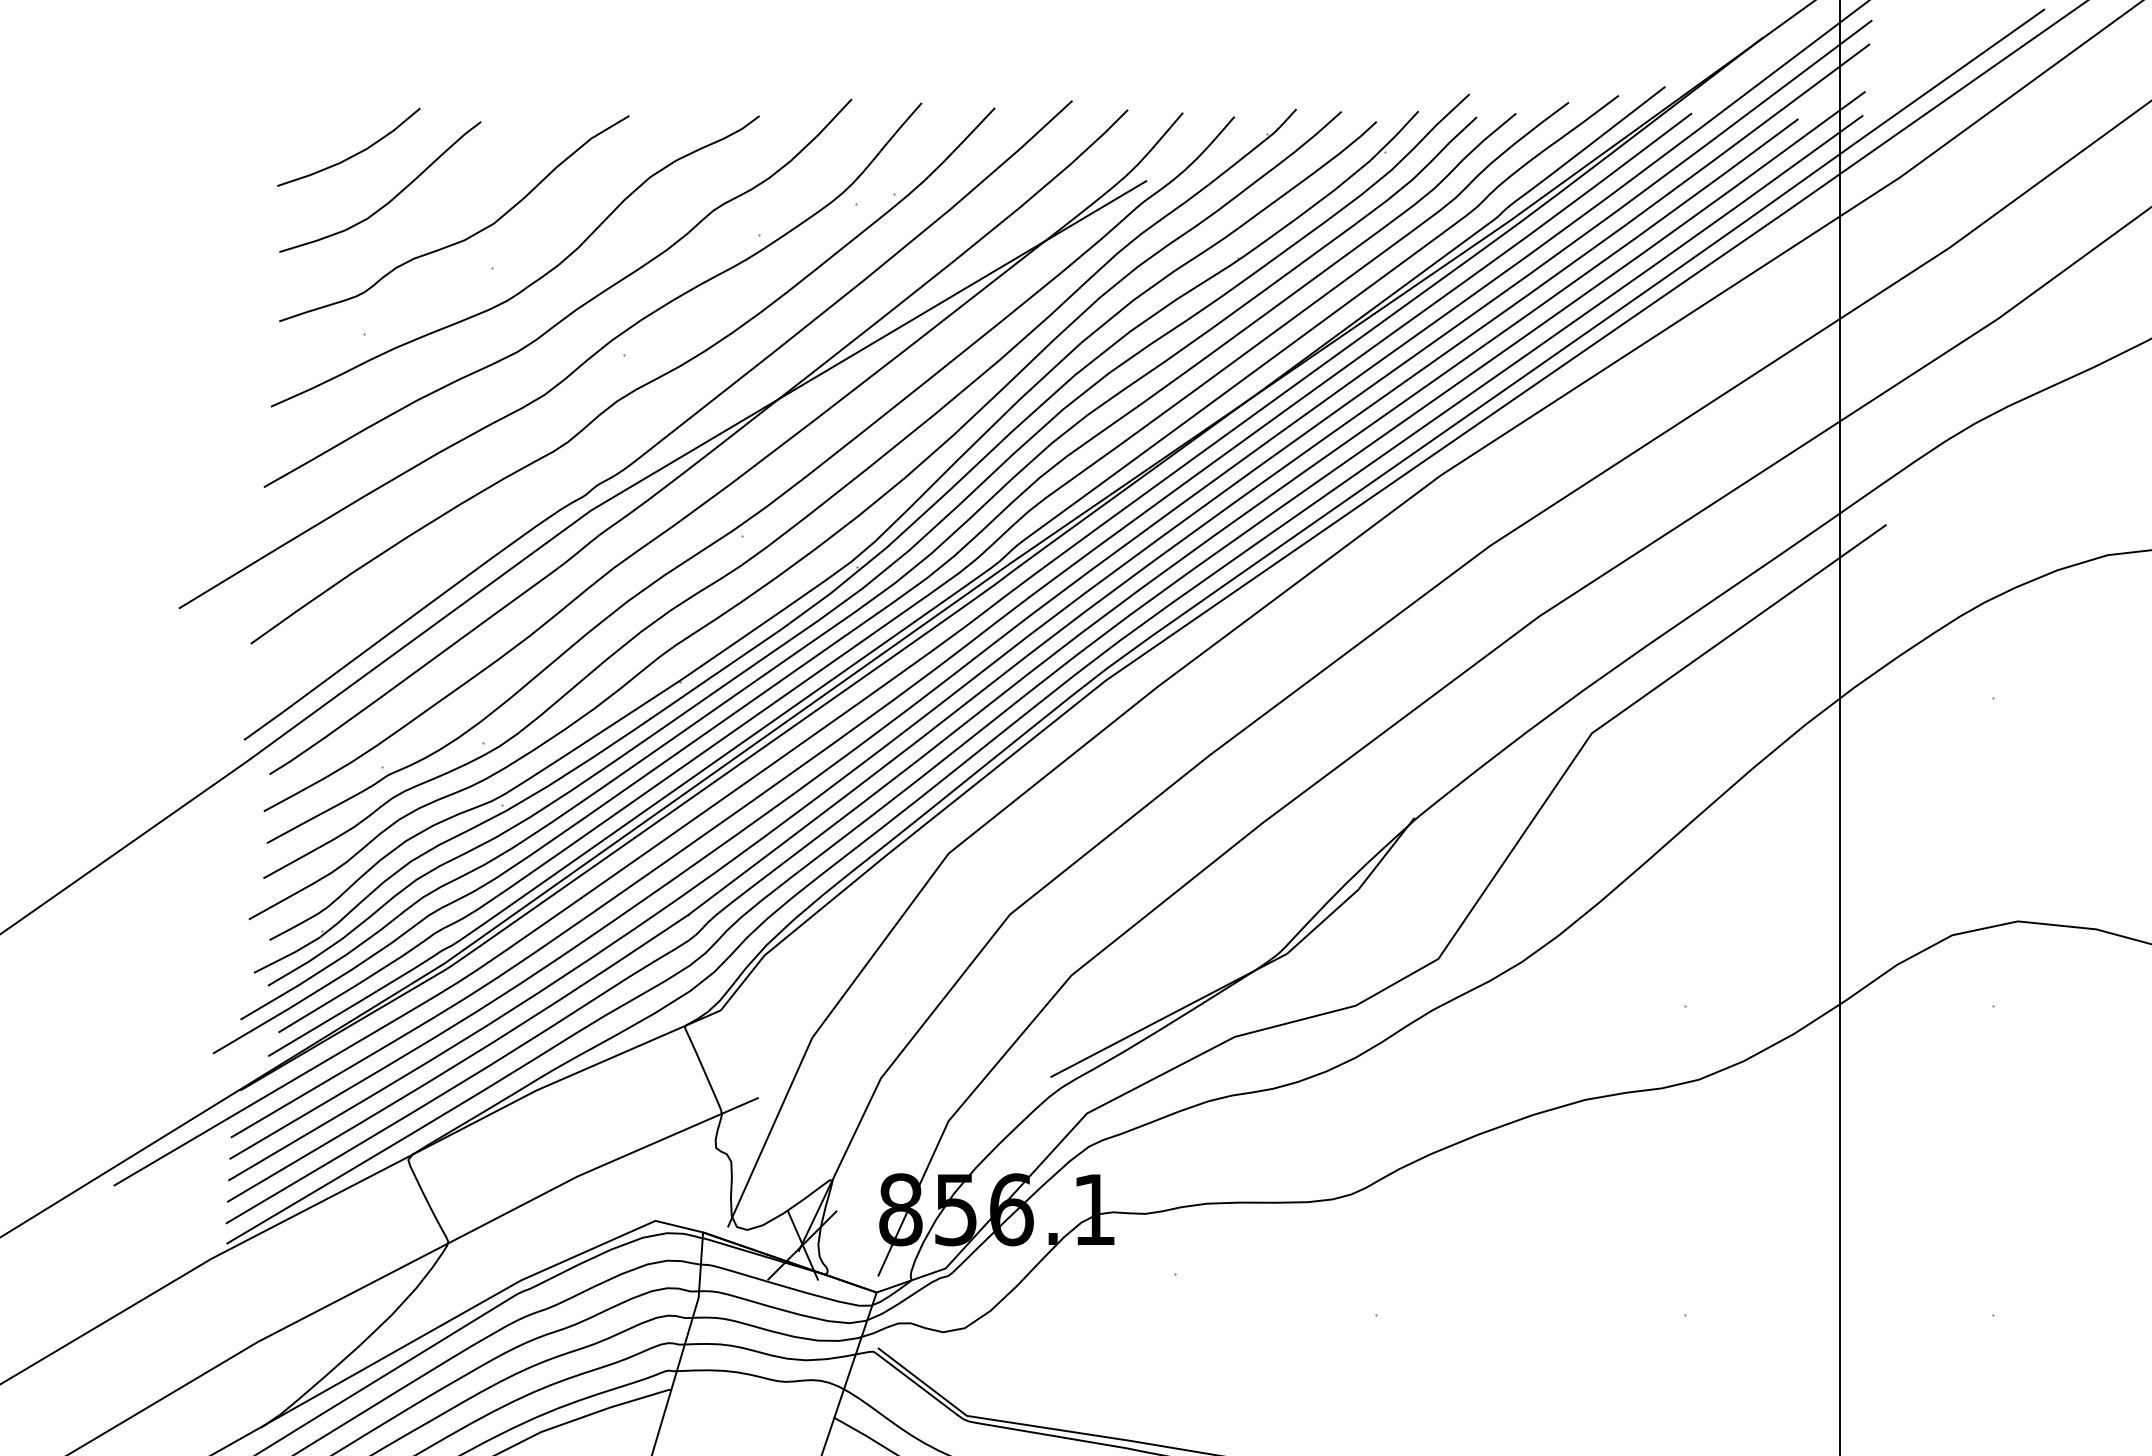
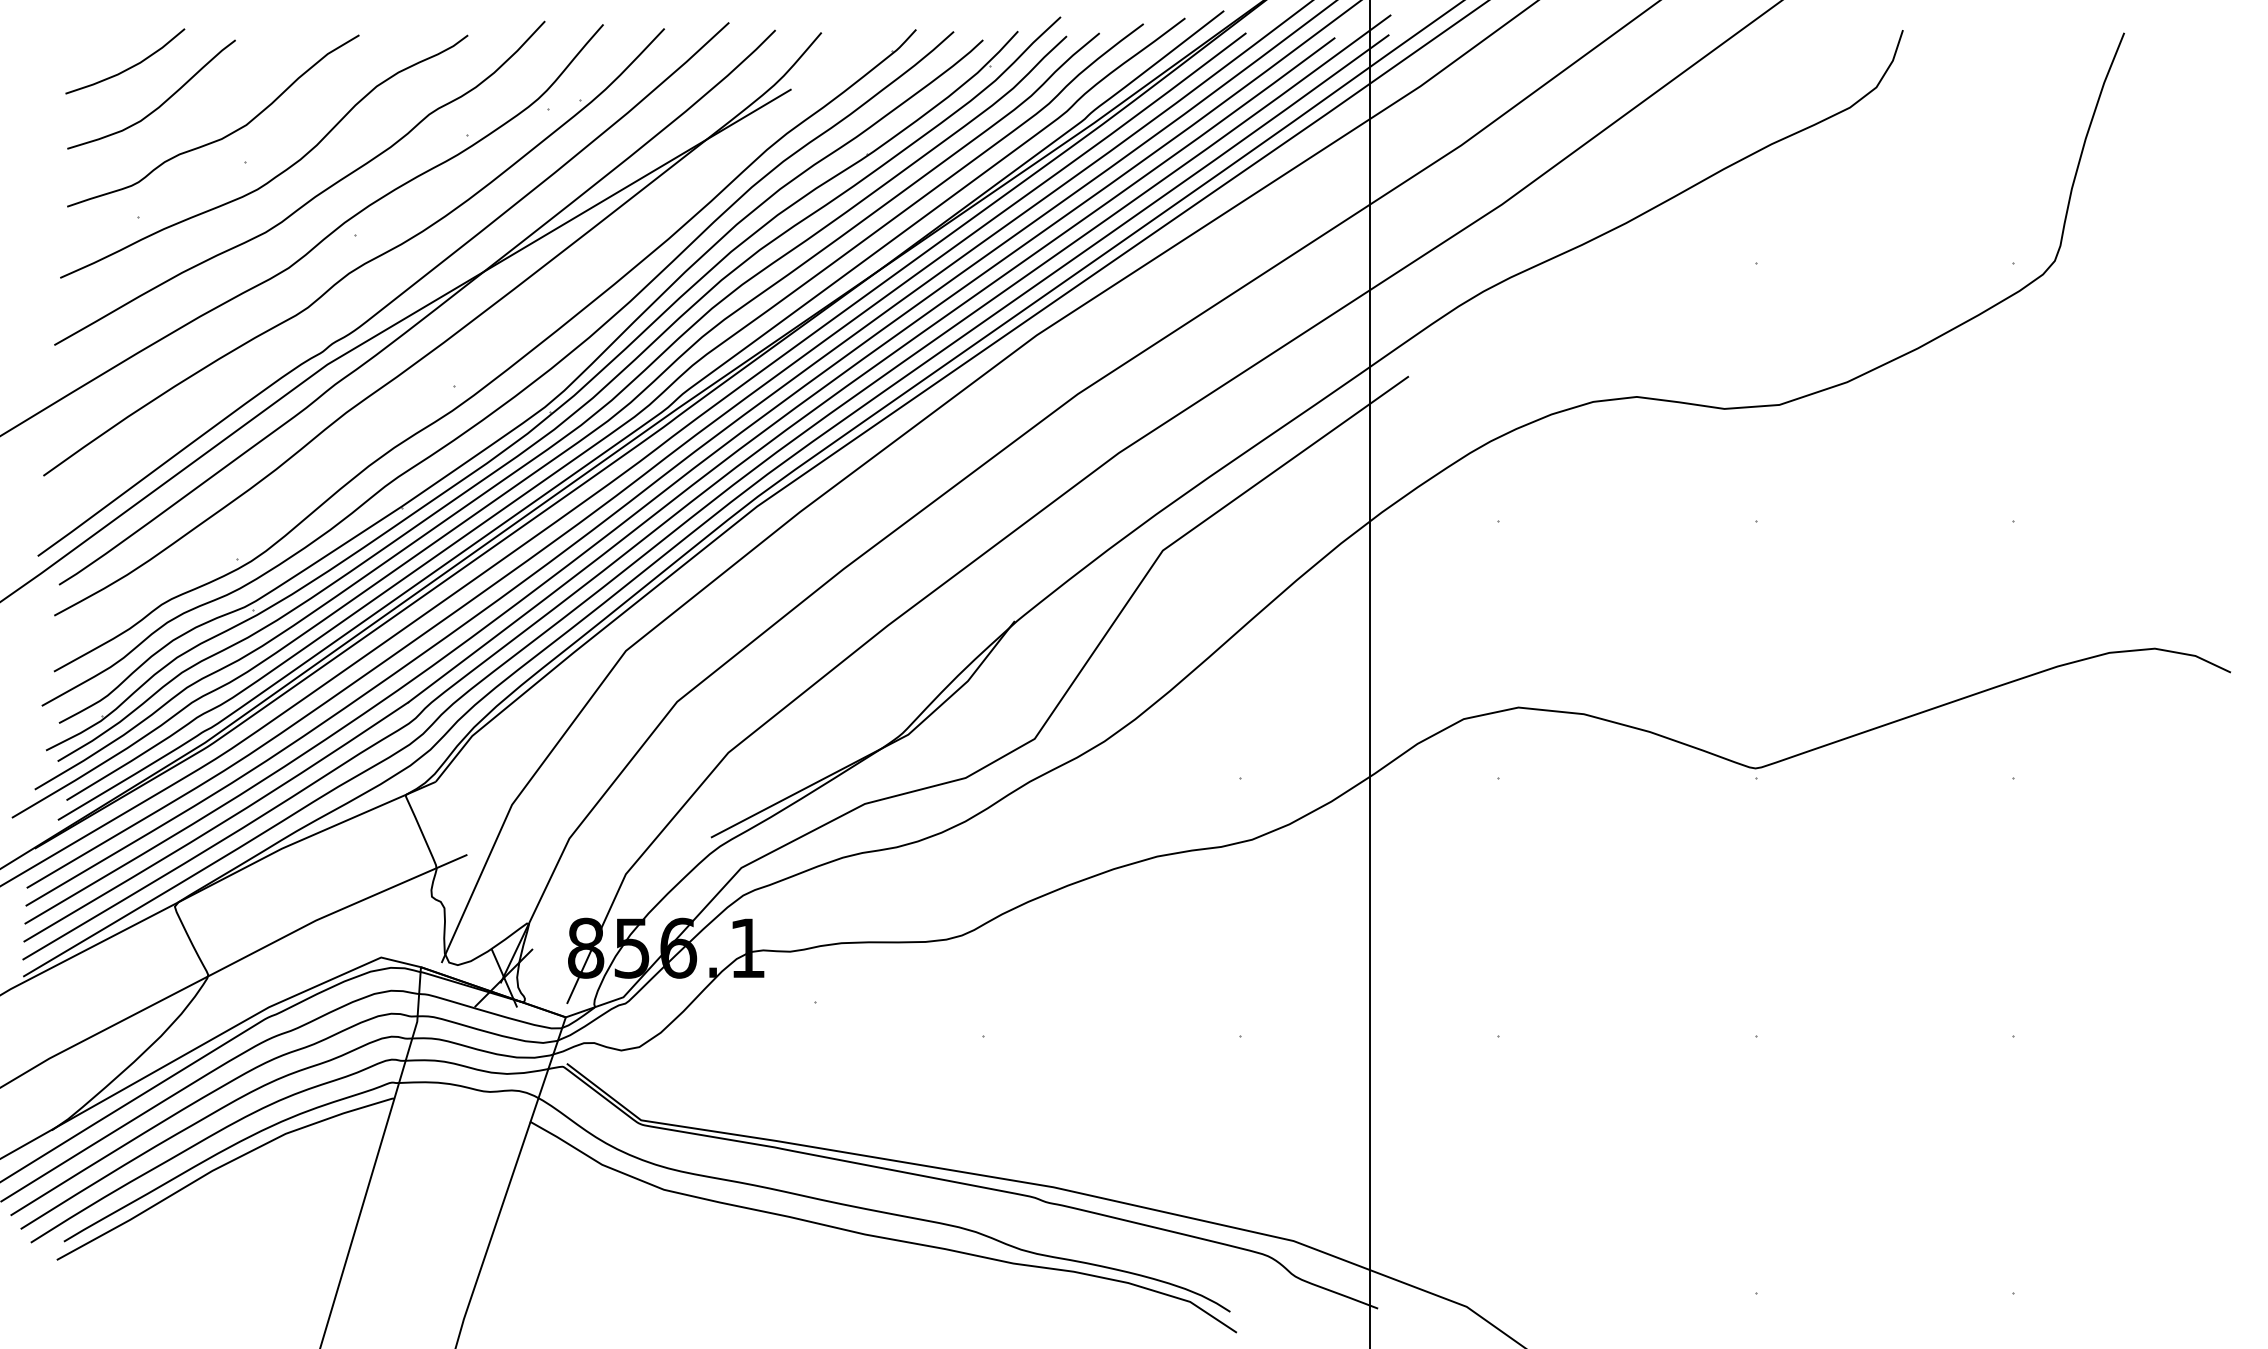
part: (767, 504) -> (474, 359), removed

